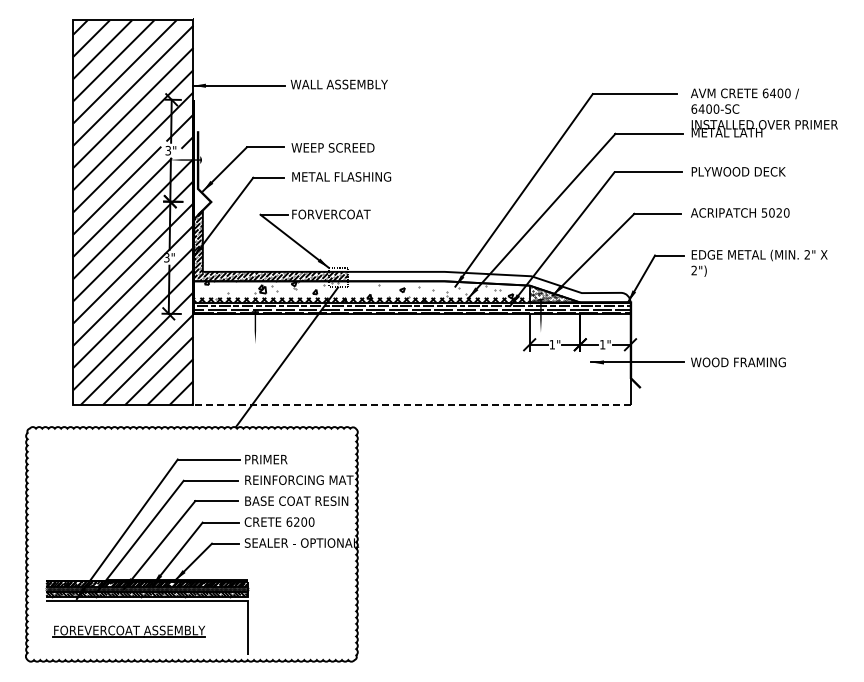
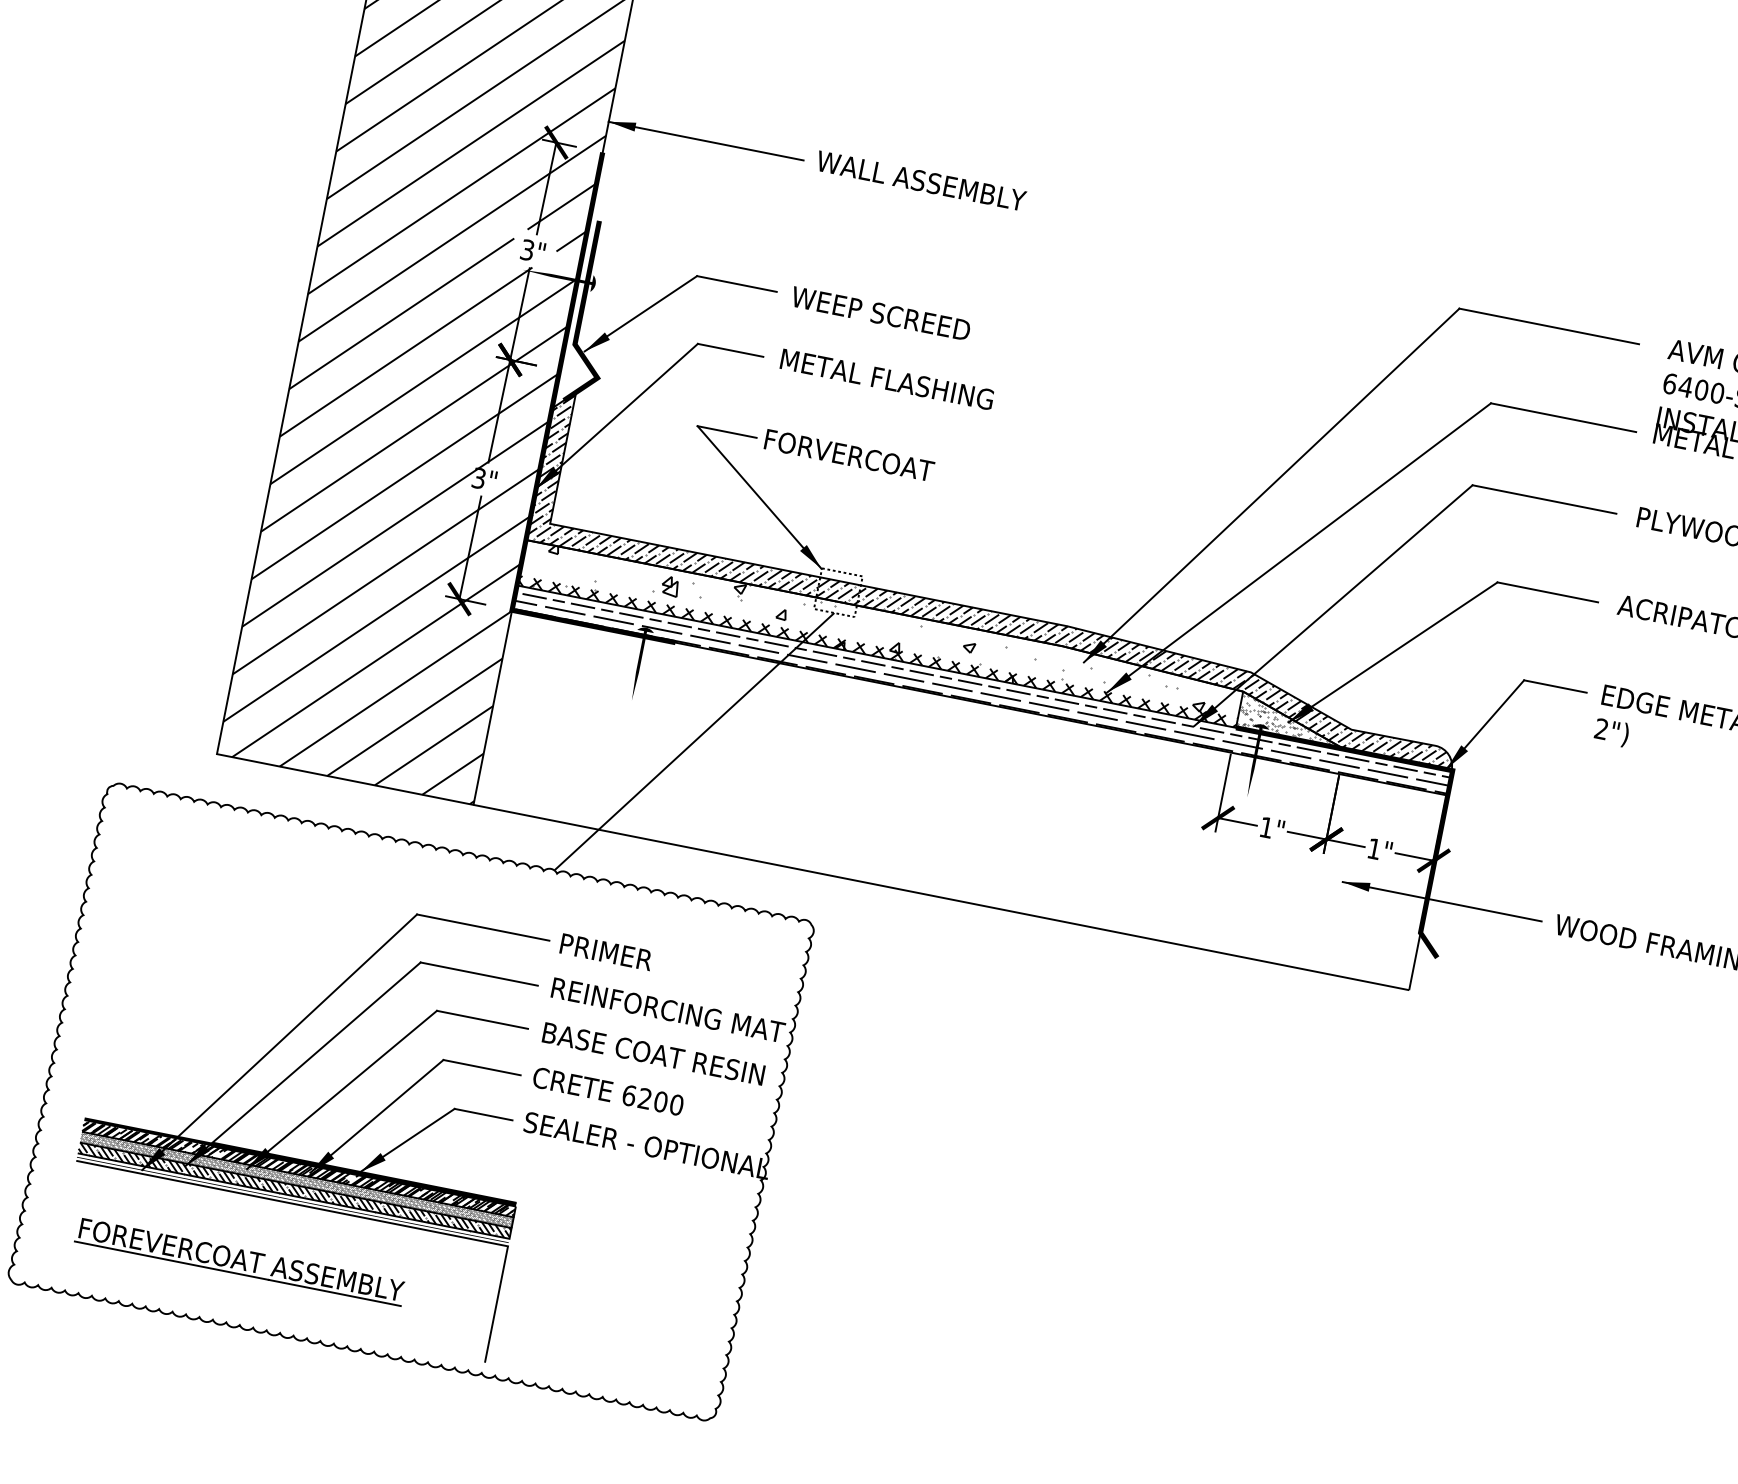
hatch: (489, 286) -> (1156, 676), added
line: (412, 405) -> (941, 898), dashed -> solid

